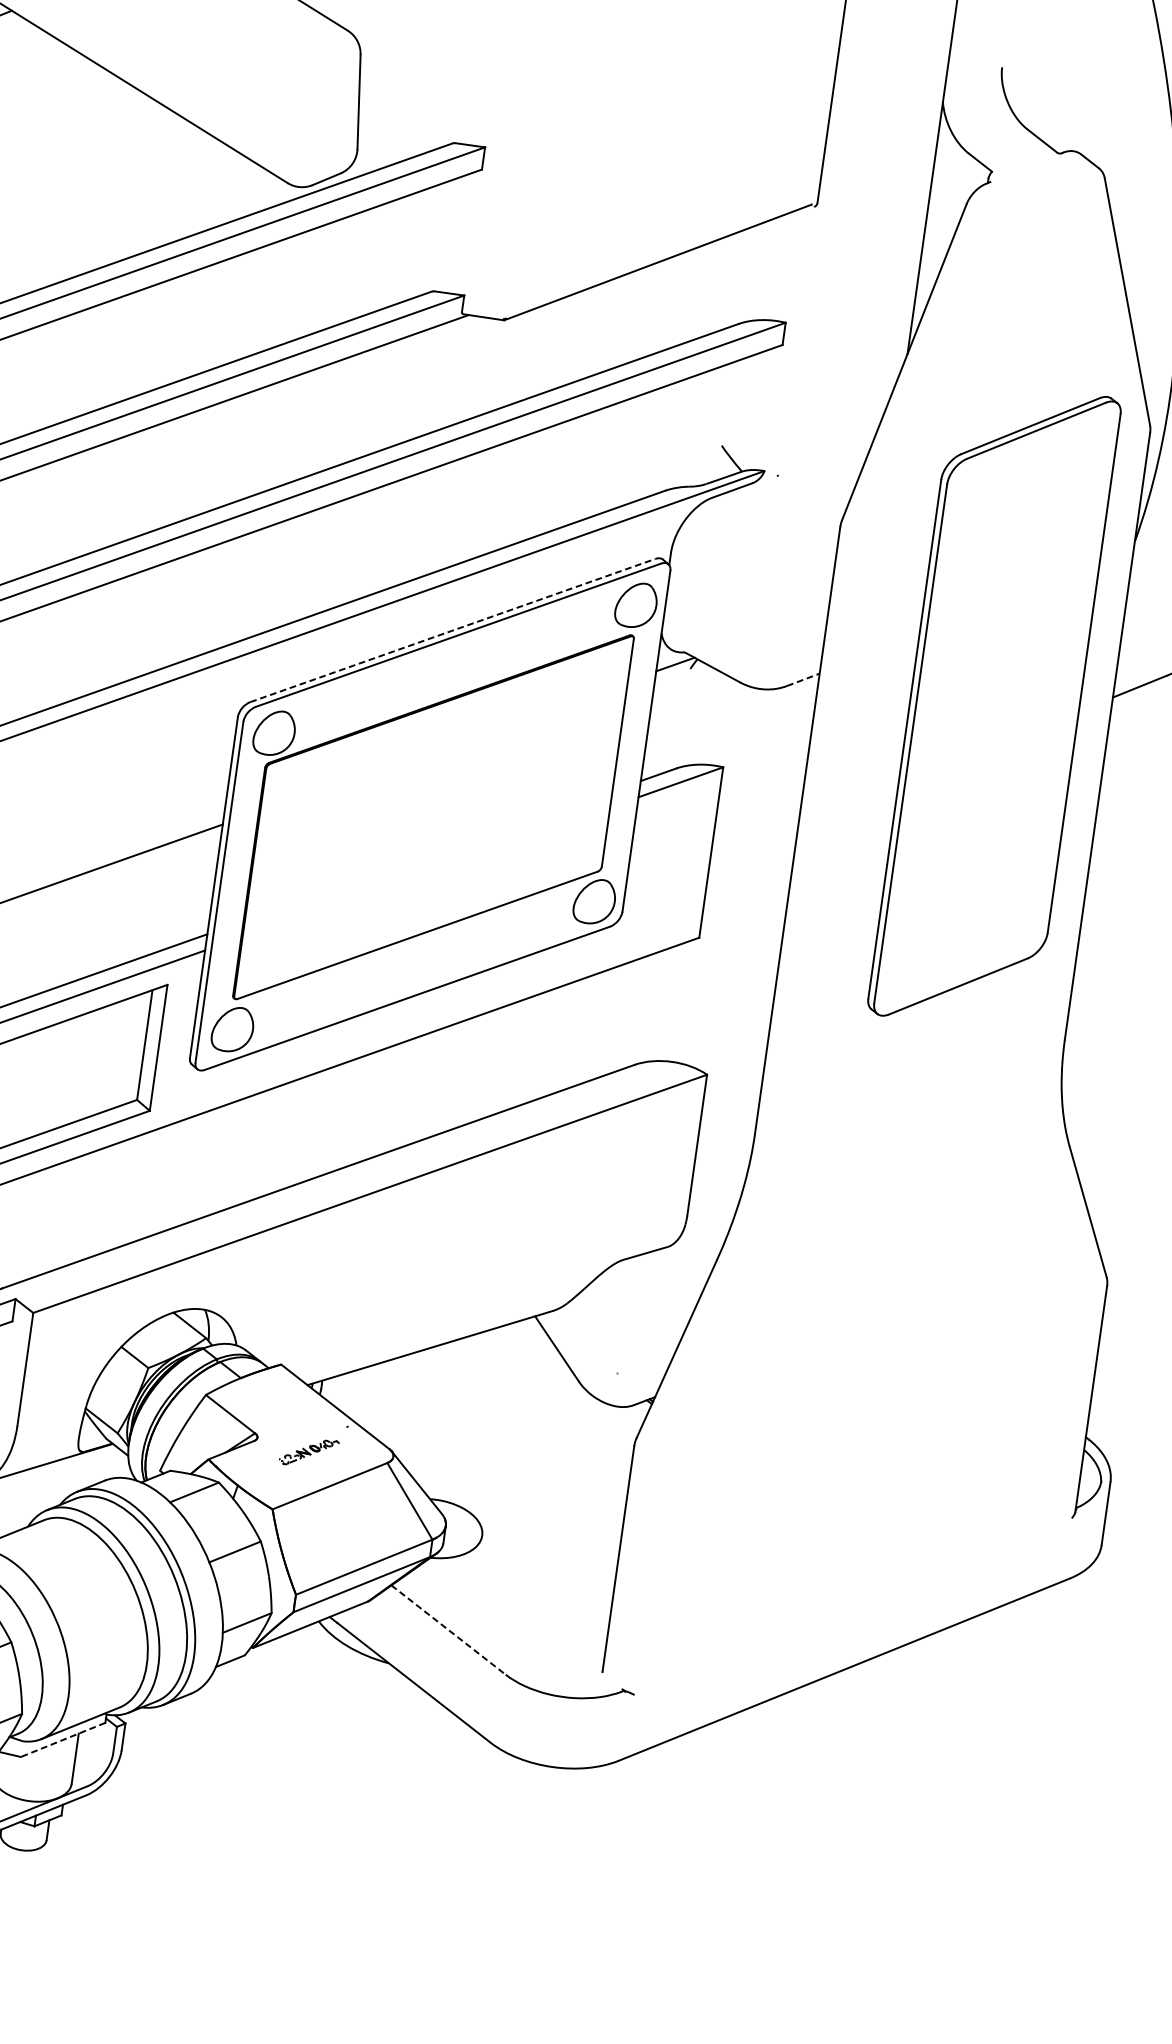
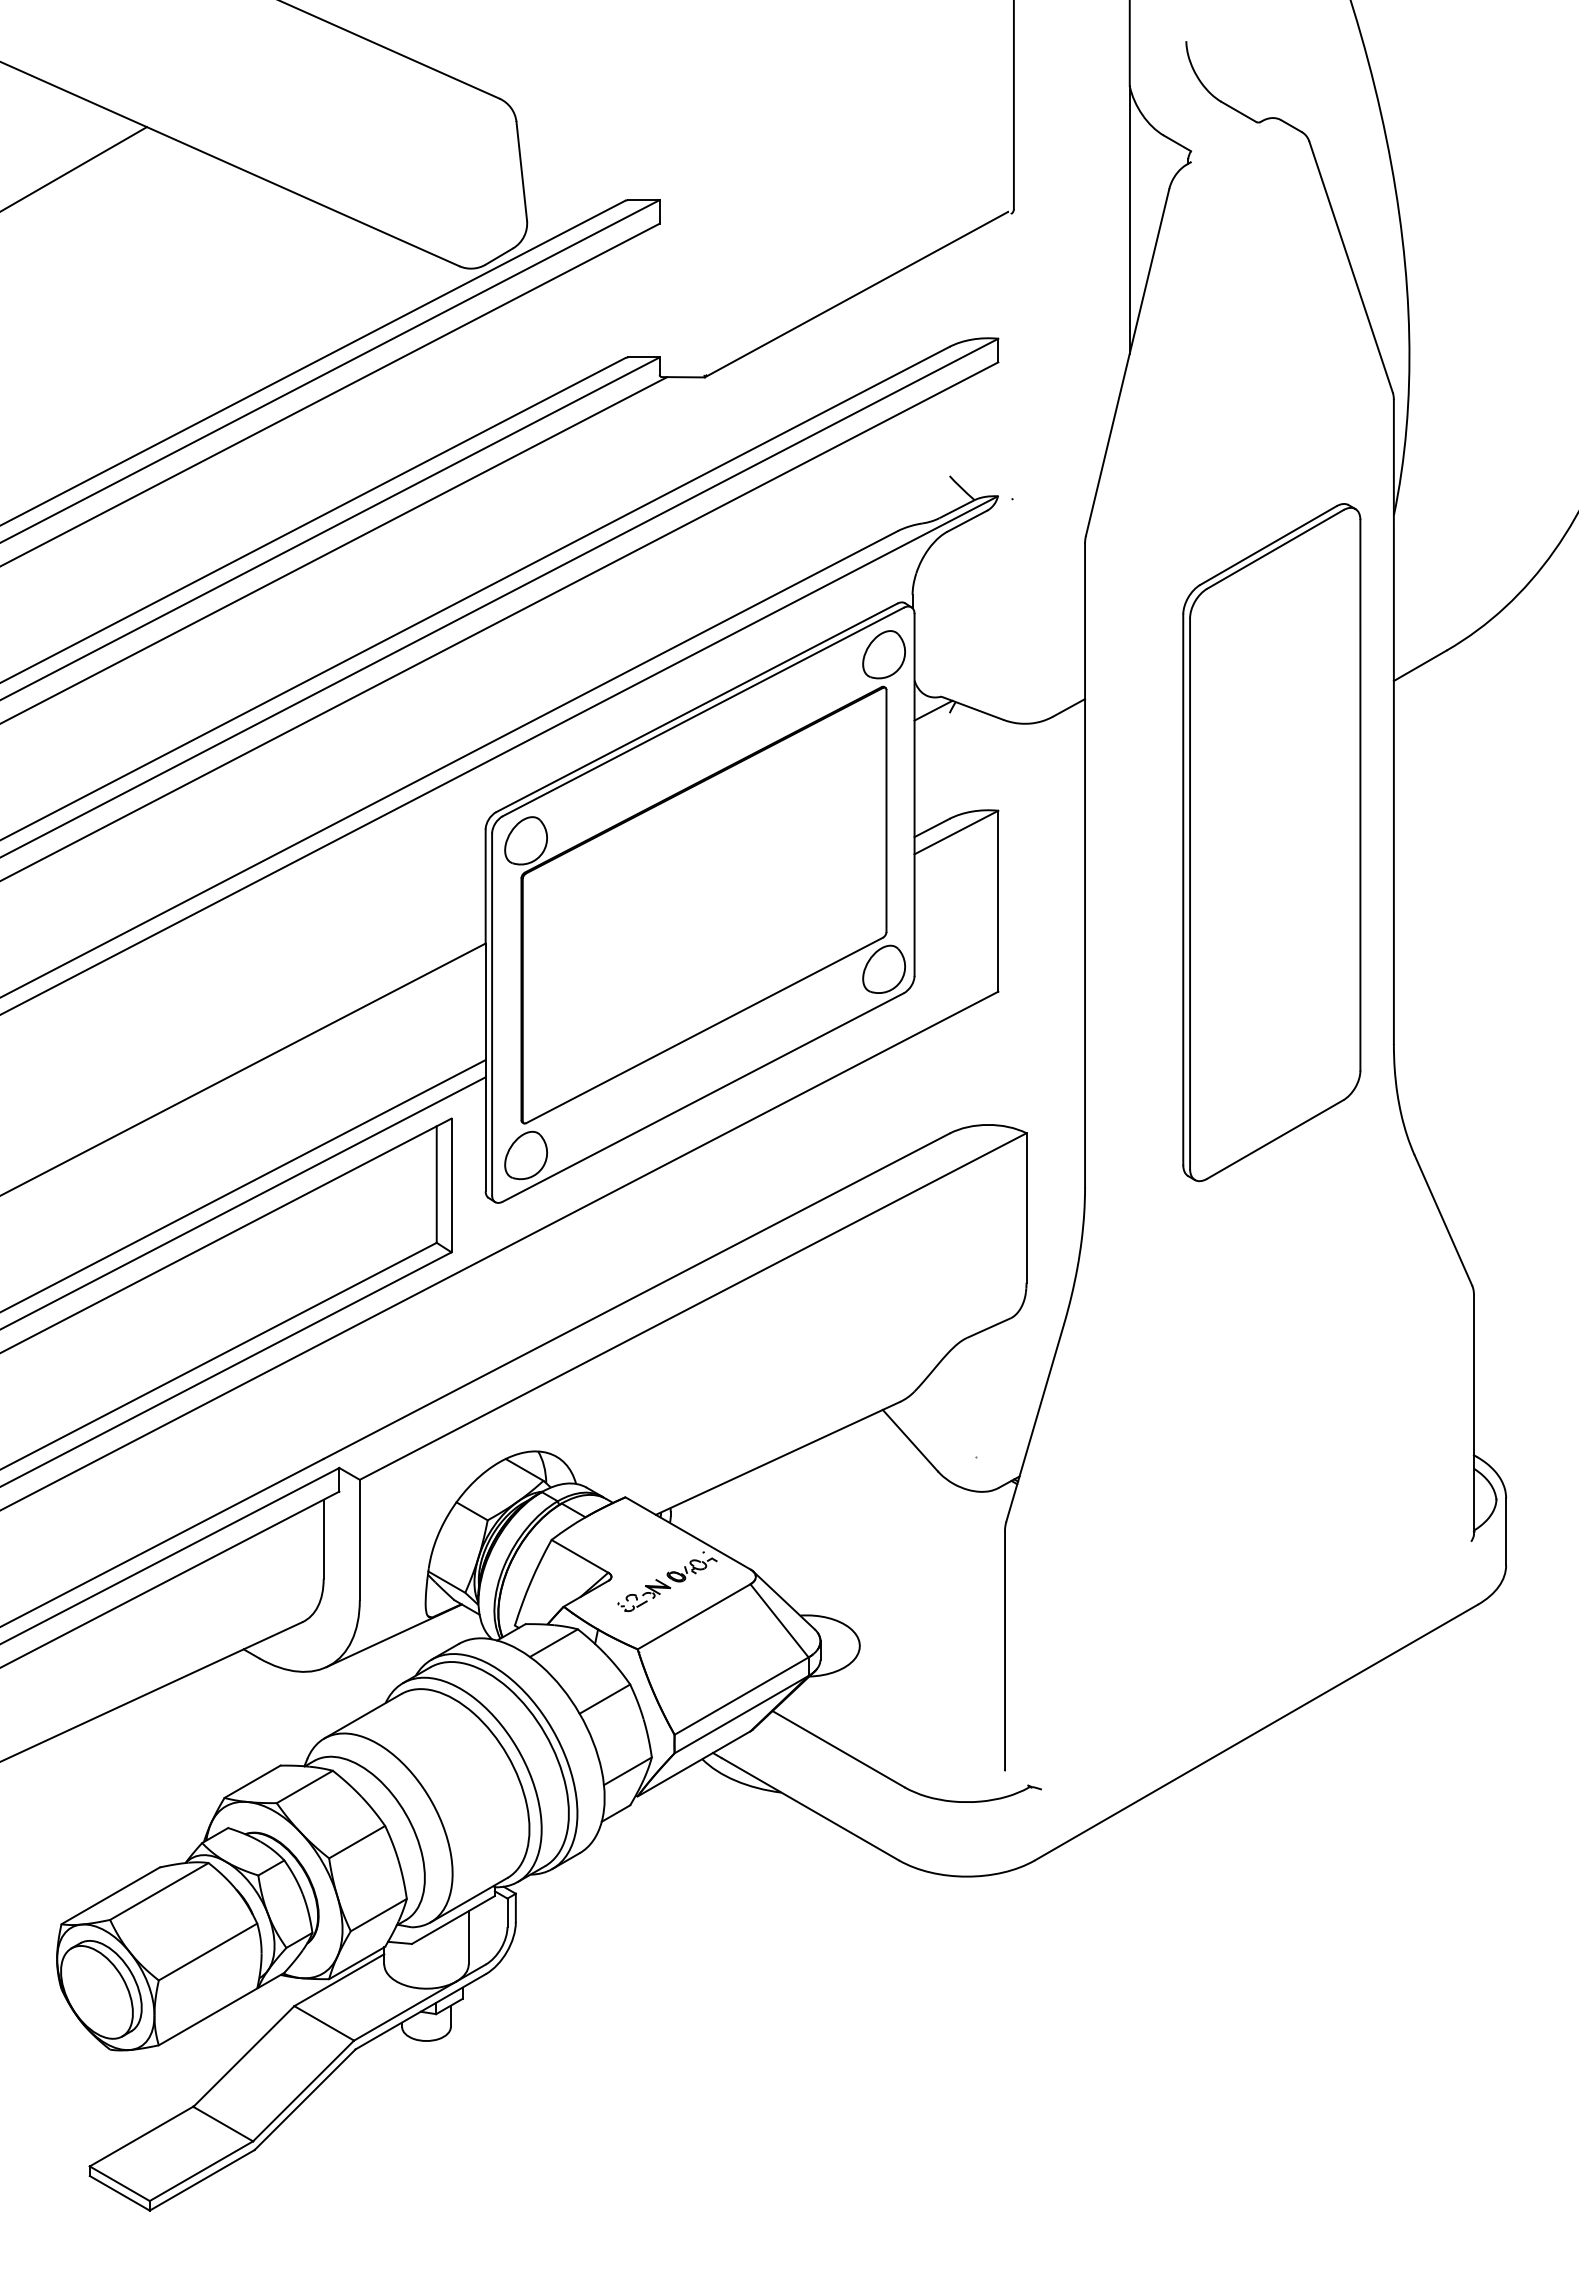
line: (452, 630) -> (696, 707), dashed -> solid
line: (803, 679) -> (1069, 707), dashed -> solid
part: (994, 706) -> (1271, 842), moved
part: (309, 1452) -> (667, 1584), size x1.67
line: (449, 1630) -> (839, 1749), dashed -> solid
line: (63, 1740) -> (453, 1920), dashed -> solid

